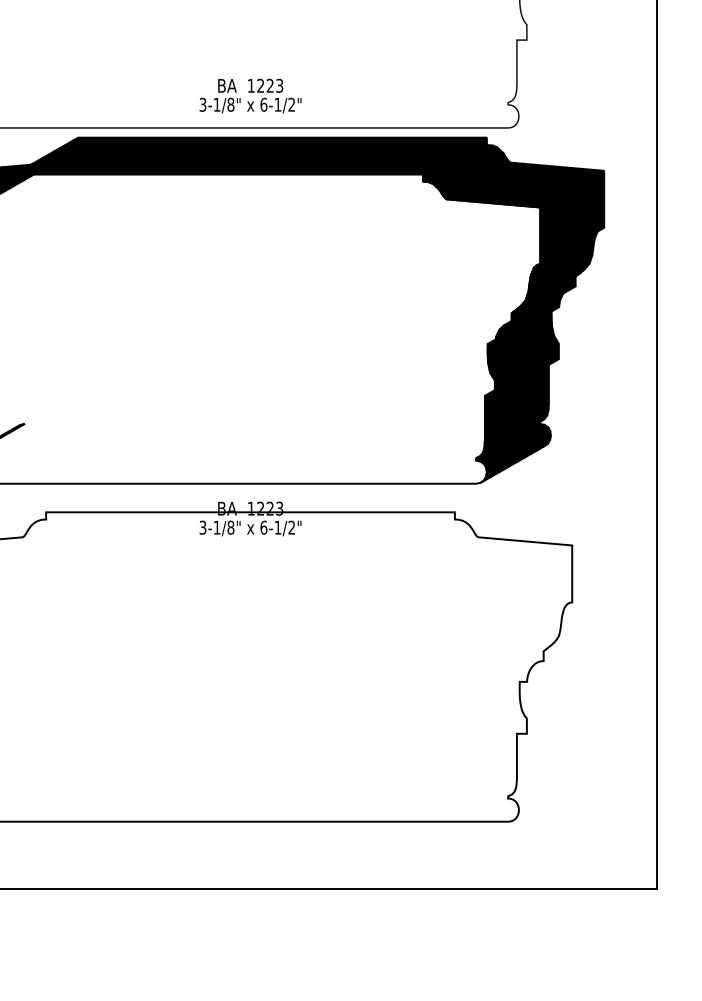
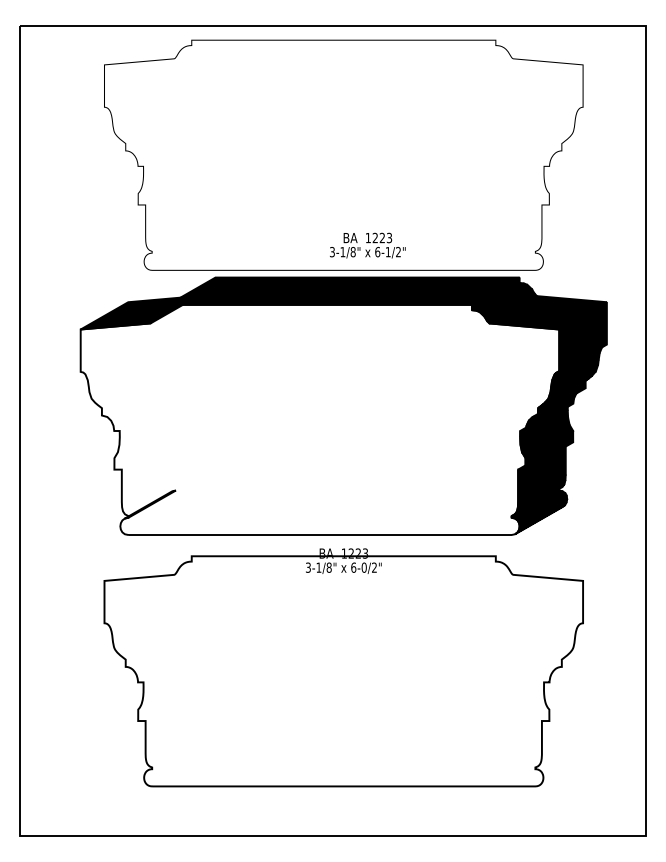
text: (250, 95) -> (367, 245), moved
text: (277, 527) -> (363, 567), 6-1/2" -> 6-0/2"

